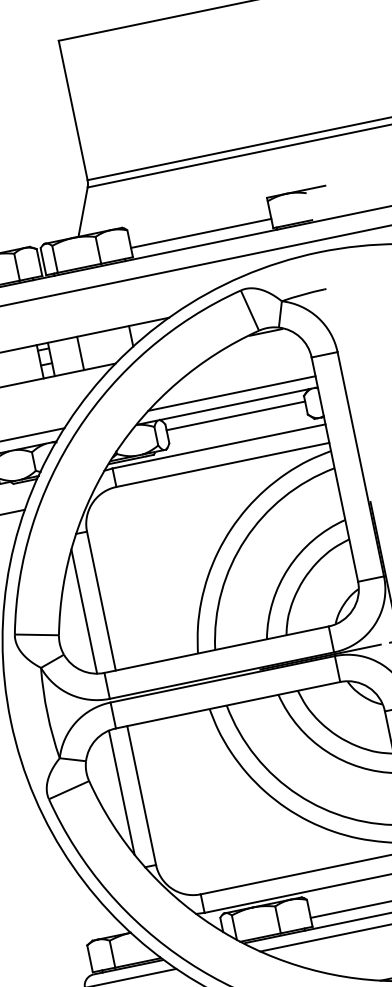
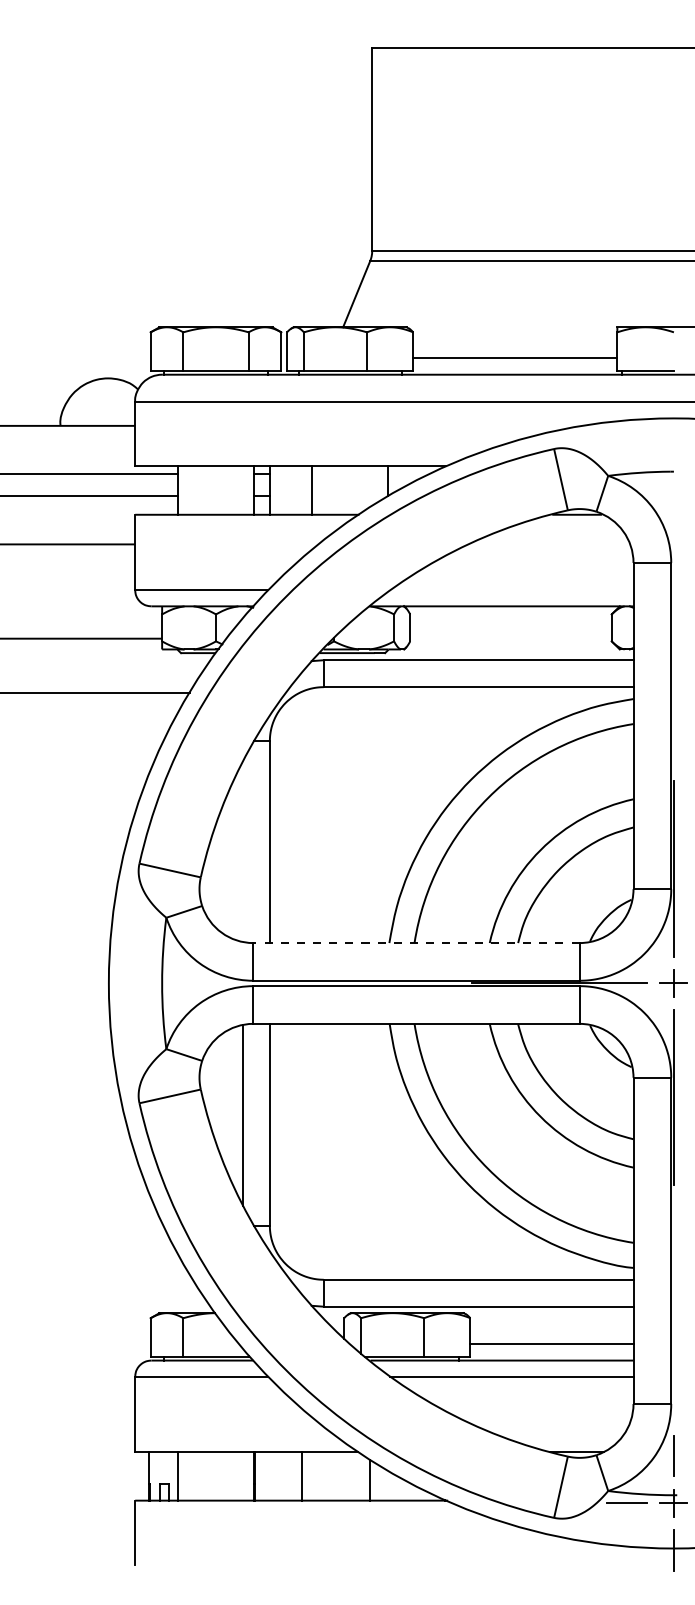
line: (231, 393) -> (511, 590), removed
line: (235, 415) -> (510, 622), removed
line: (83, 611) -> (242, 851), removed
line: (216, 650) -> (416, 943), solid -> dashed

